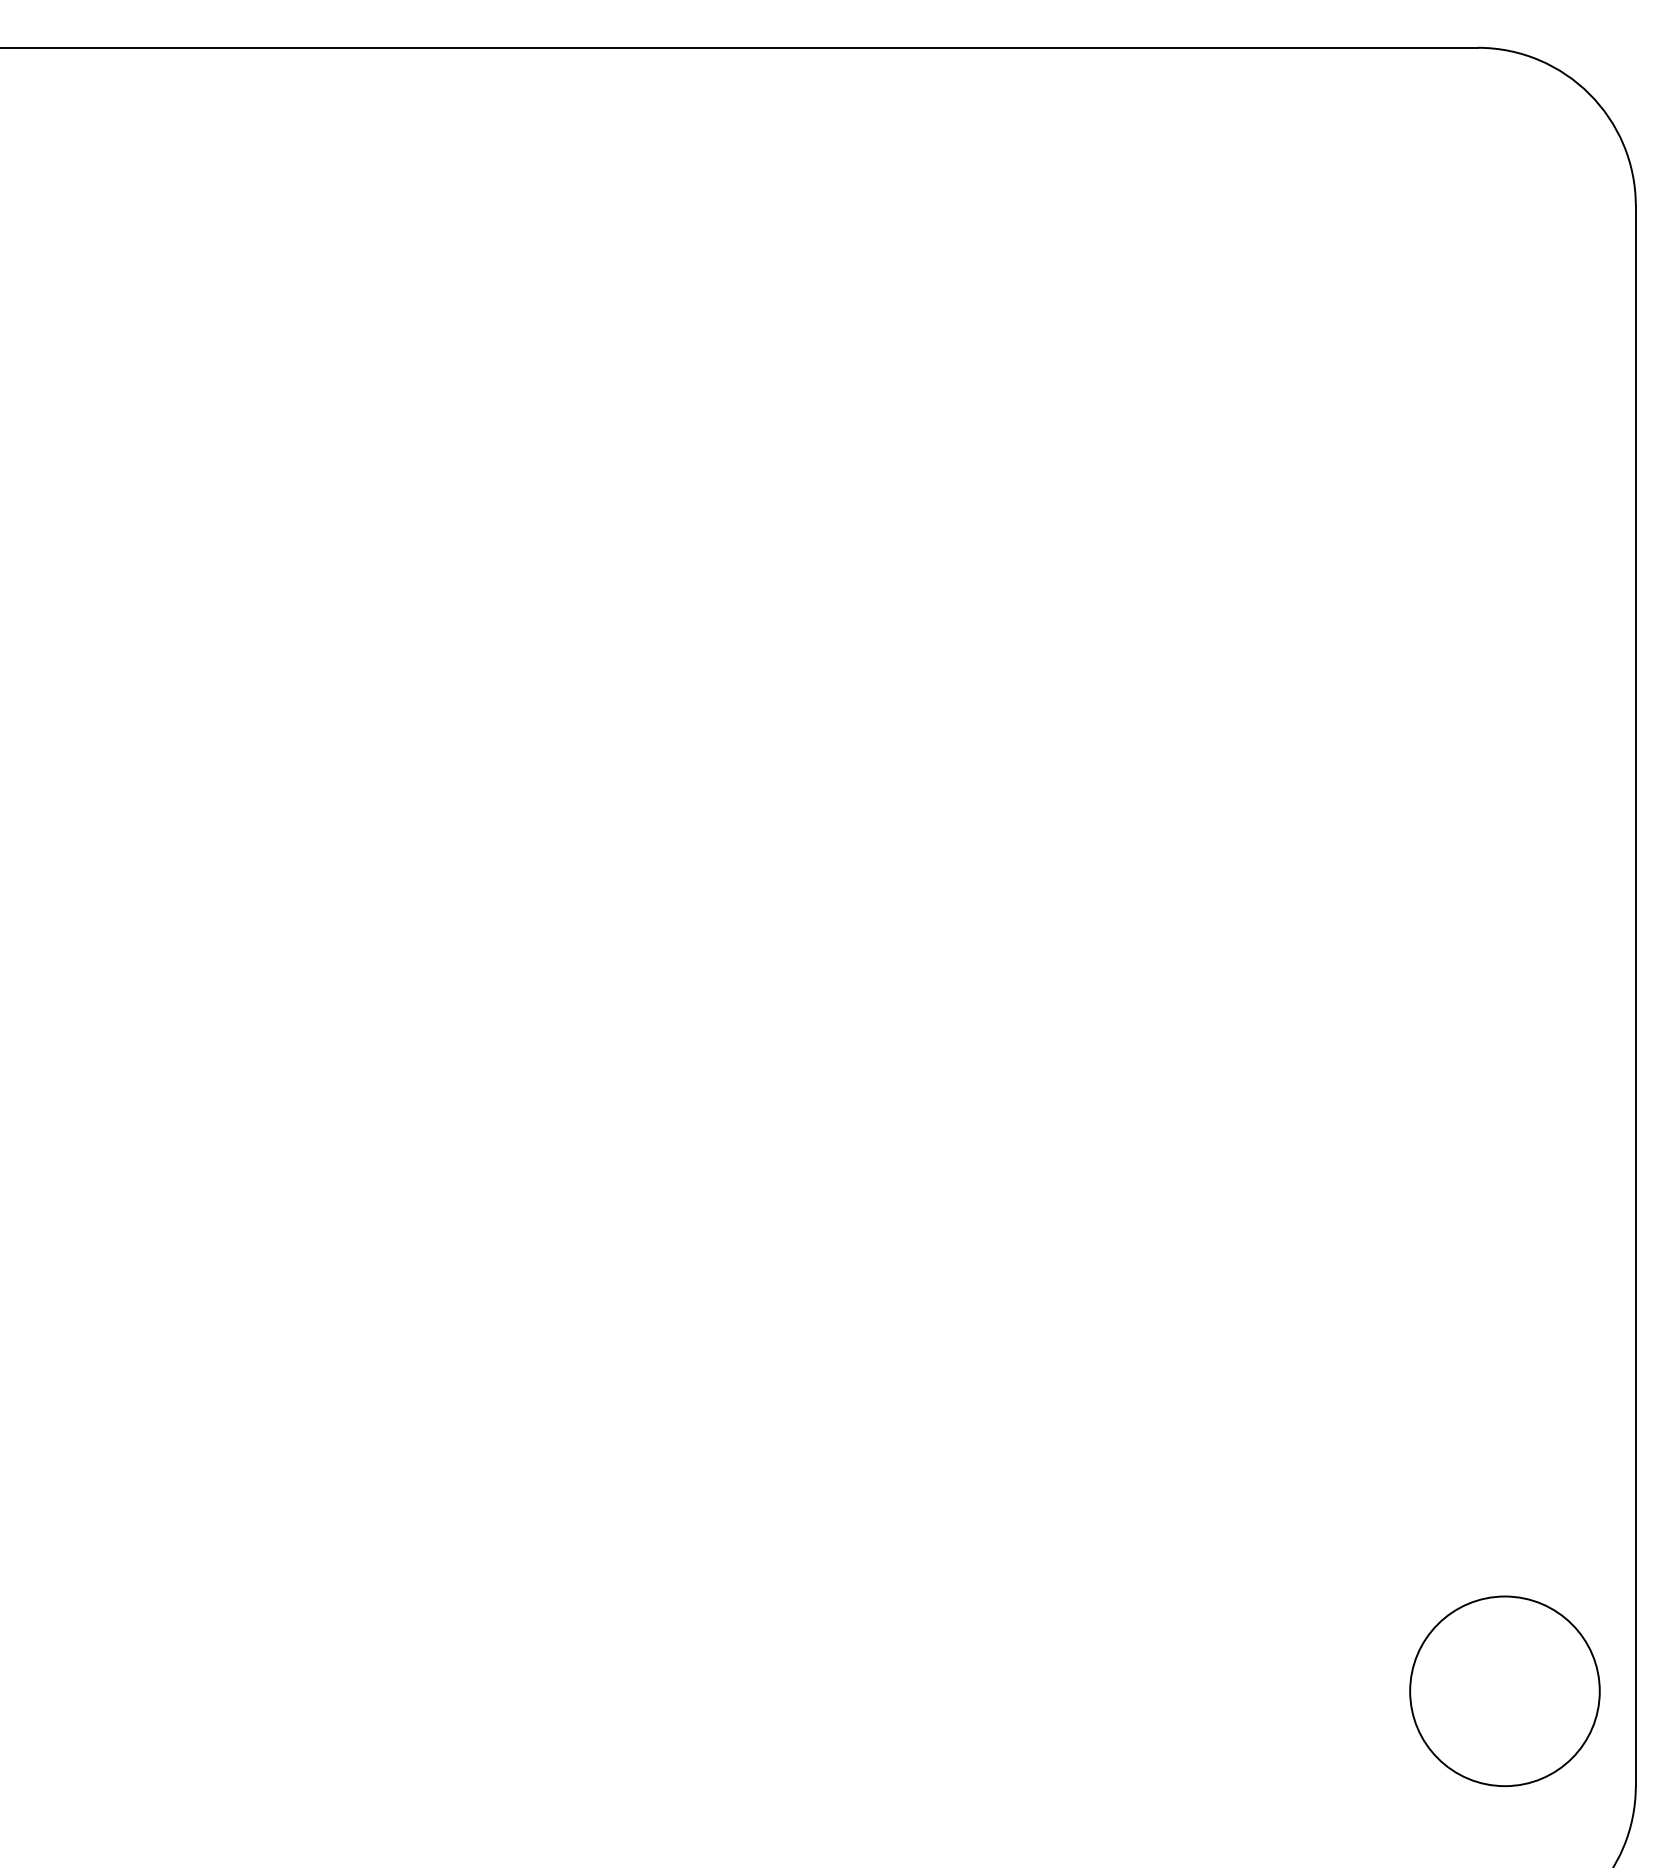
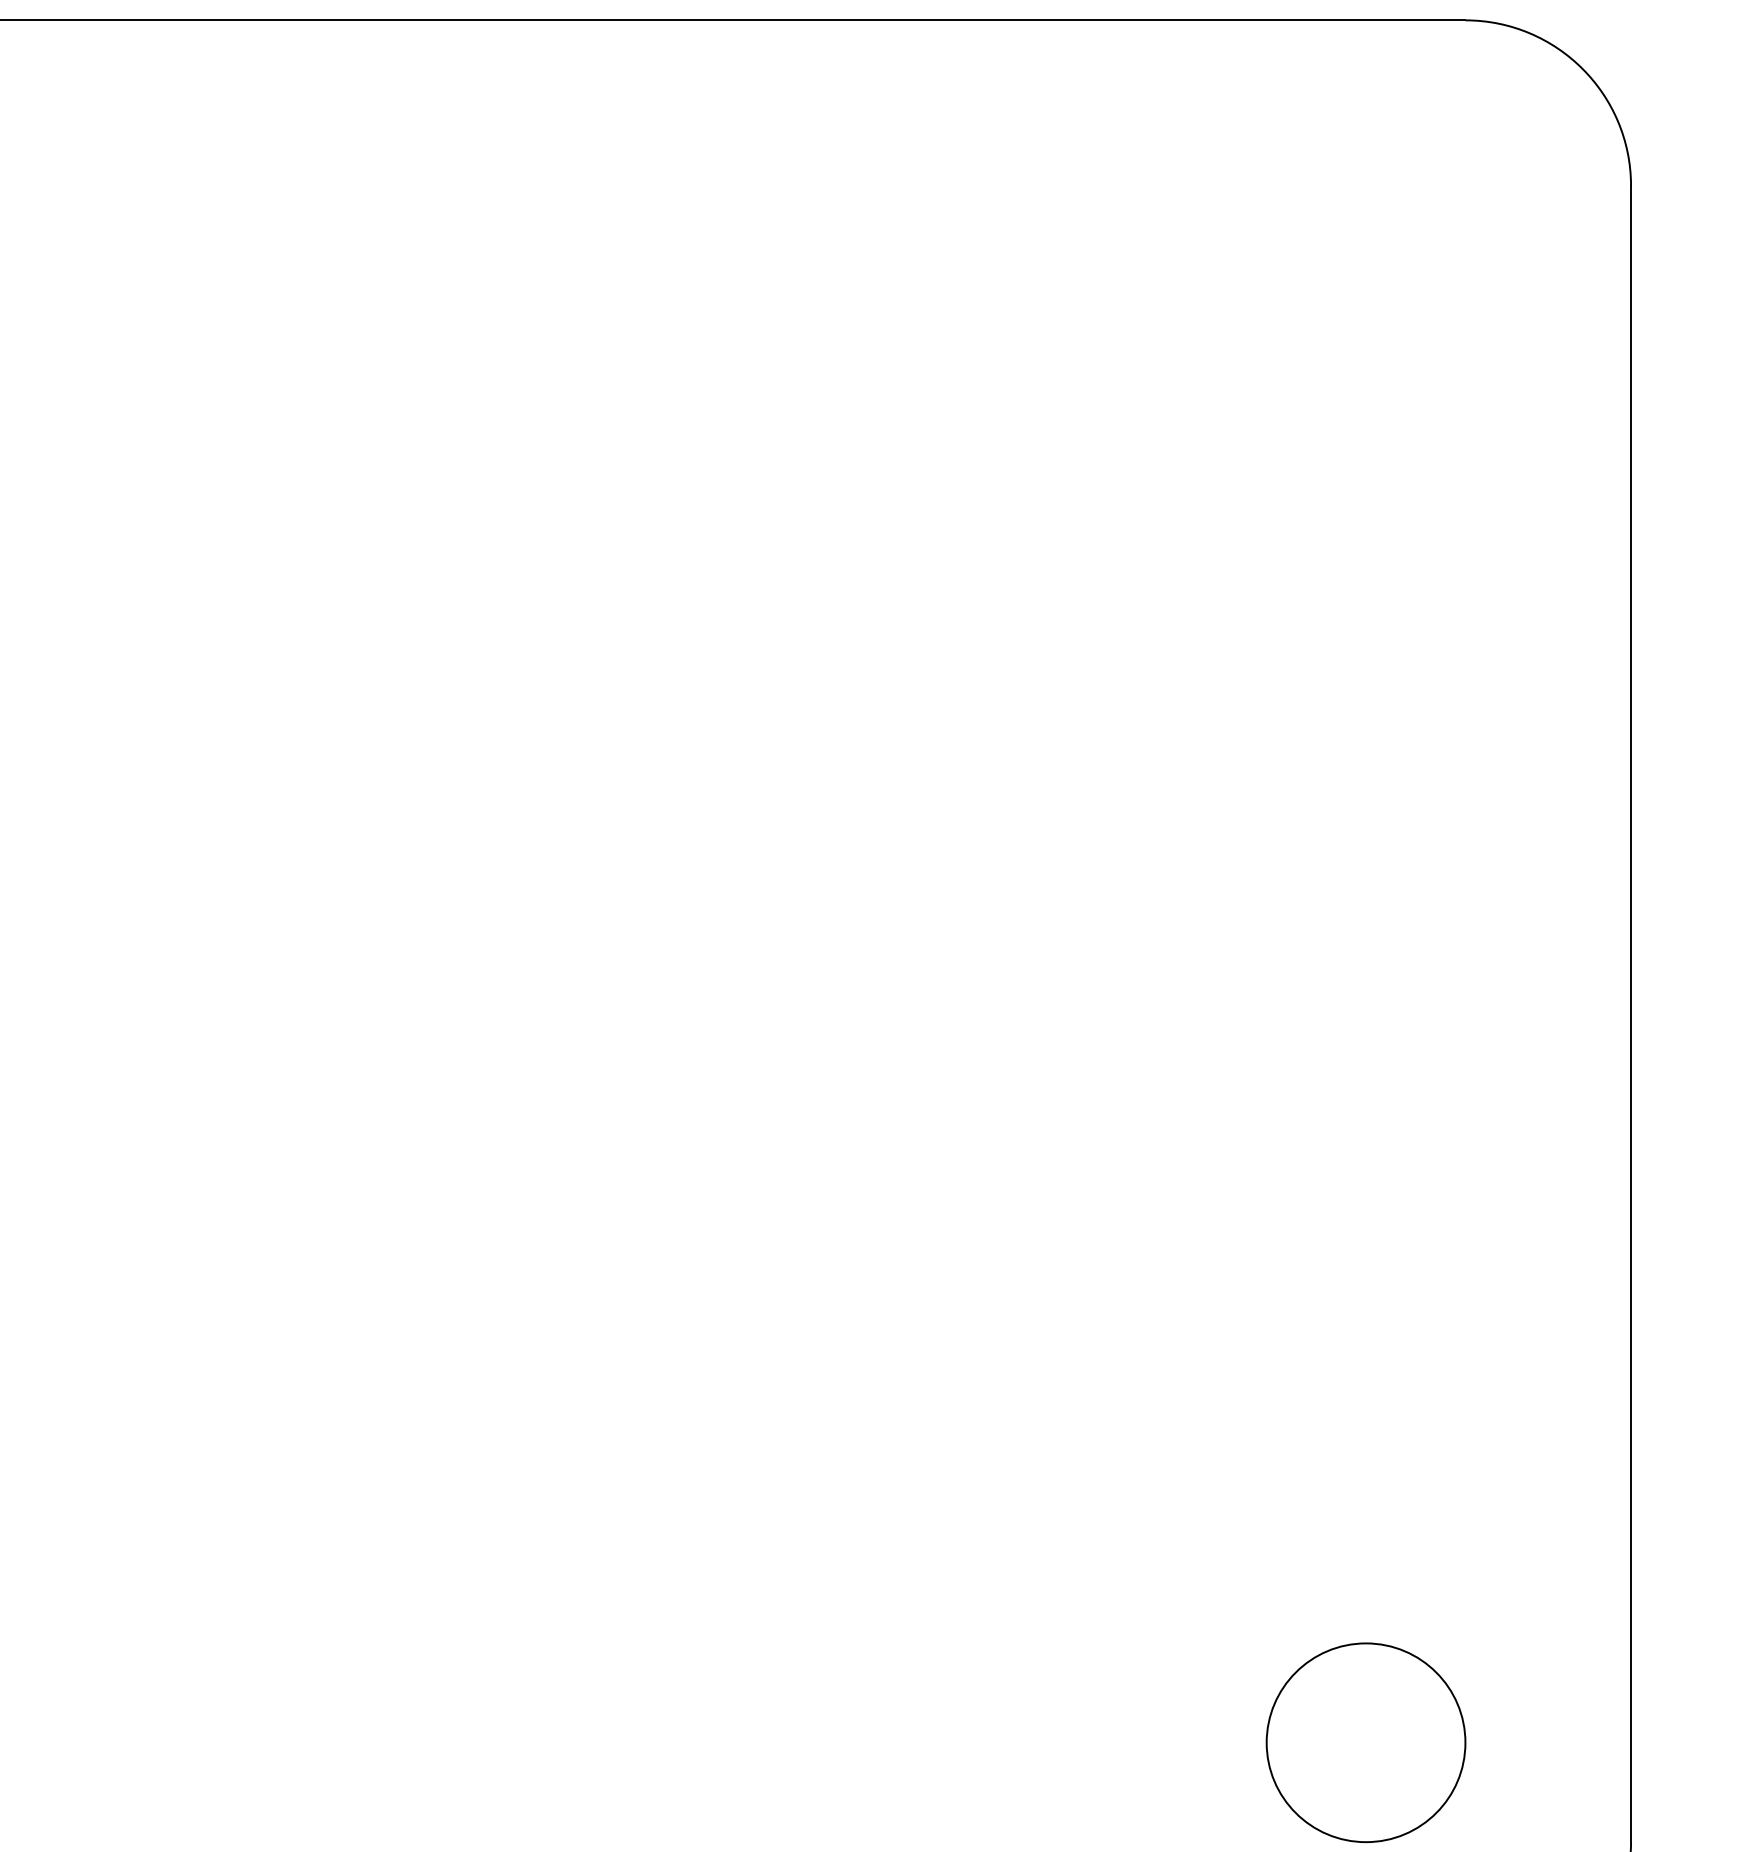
circle: (1504, 1690) -> (1365, 1741), moved

